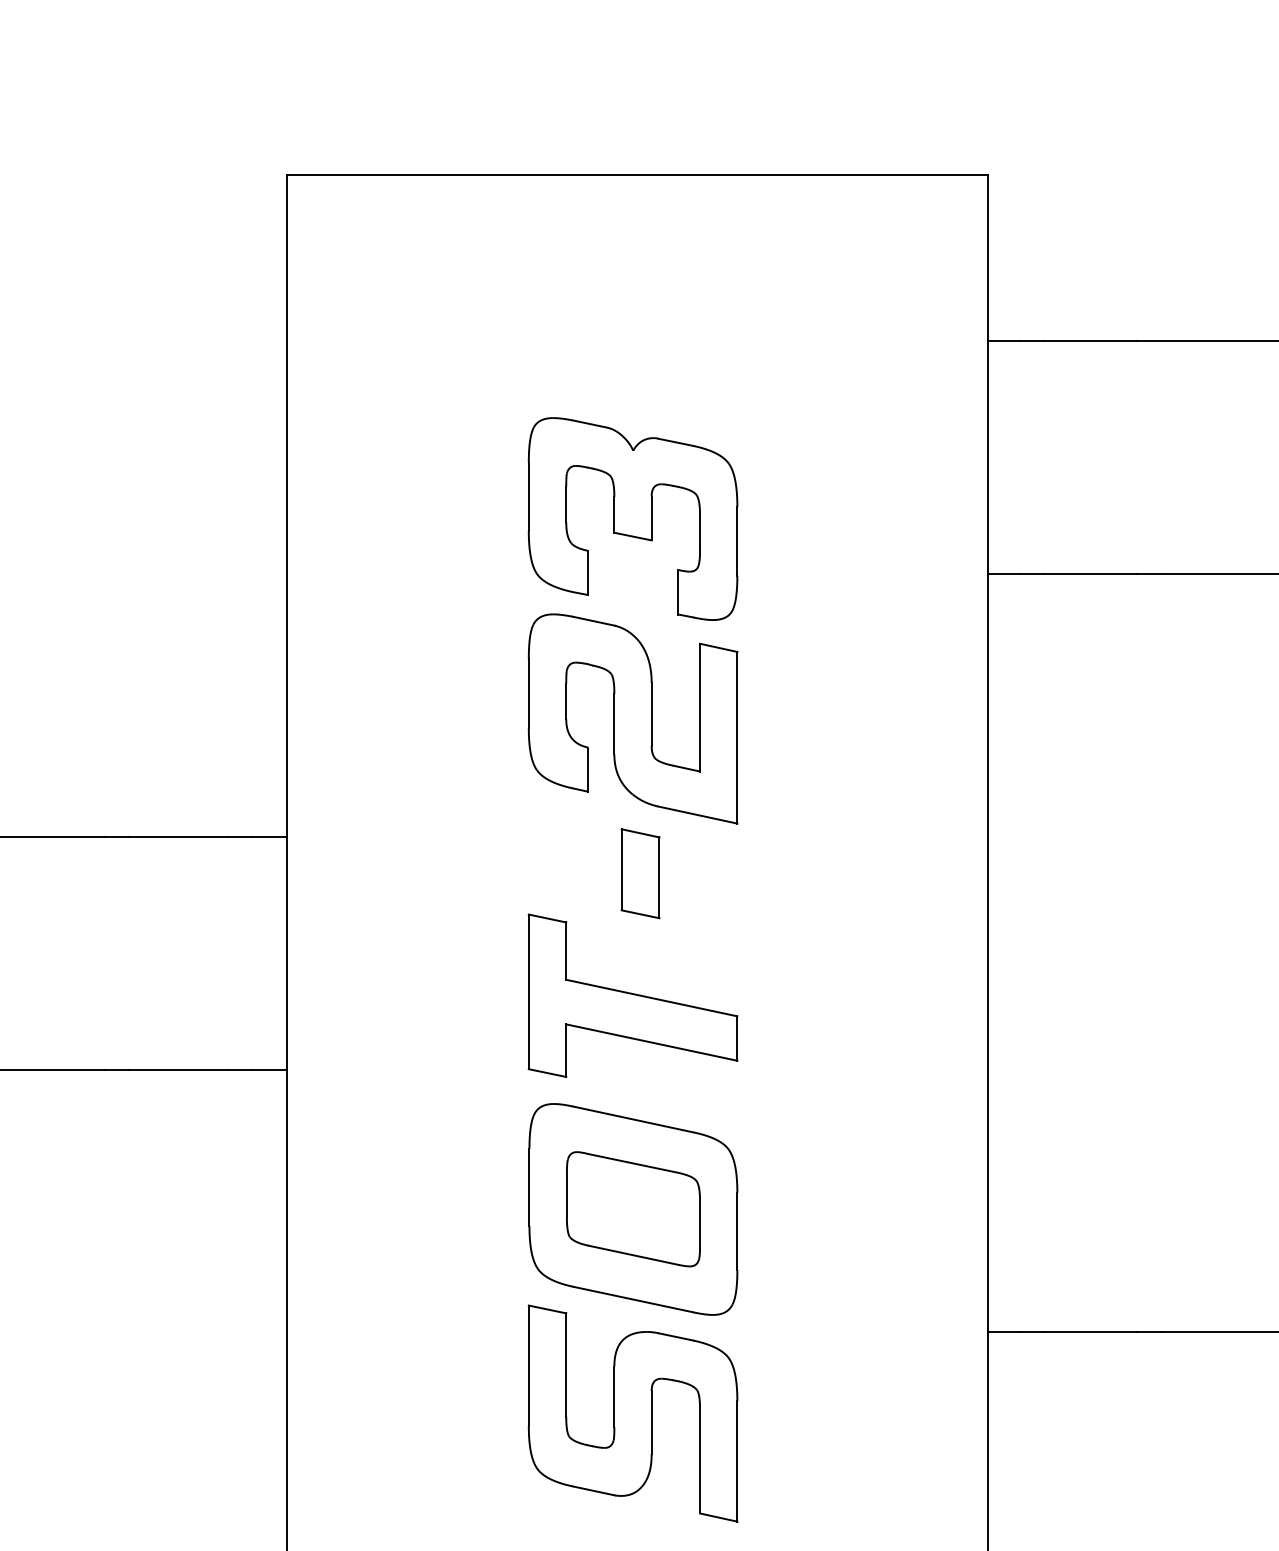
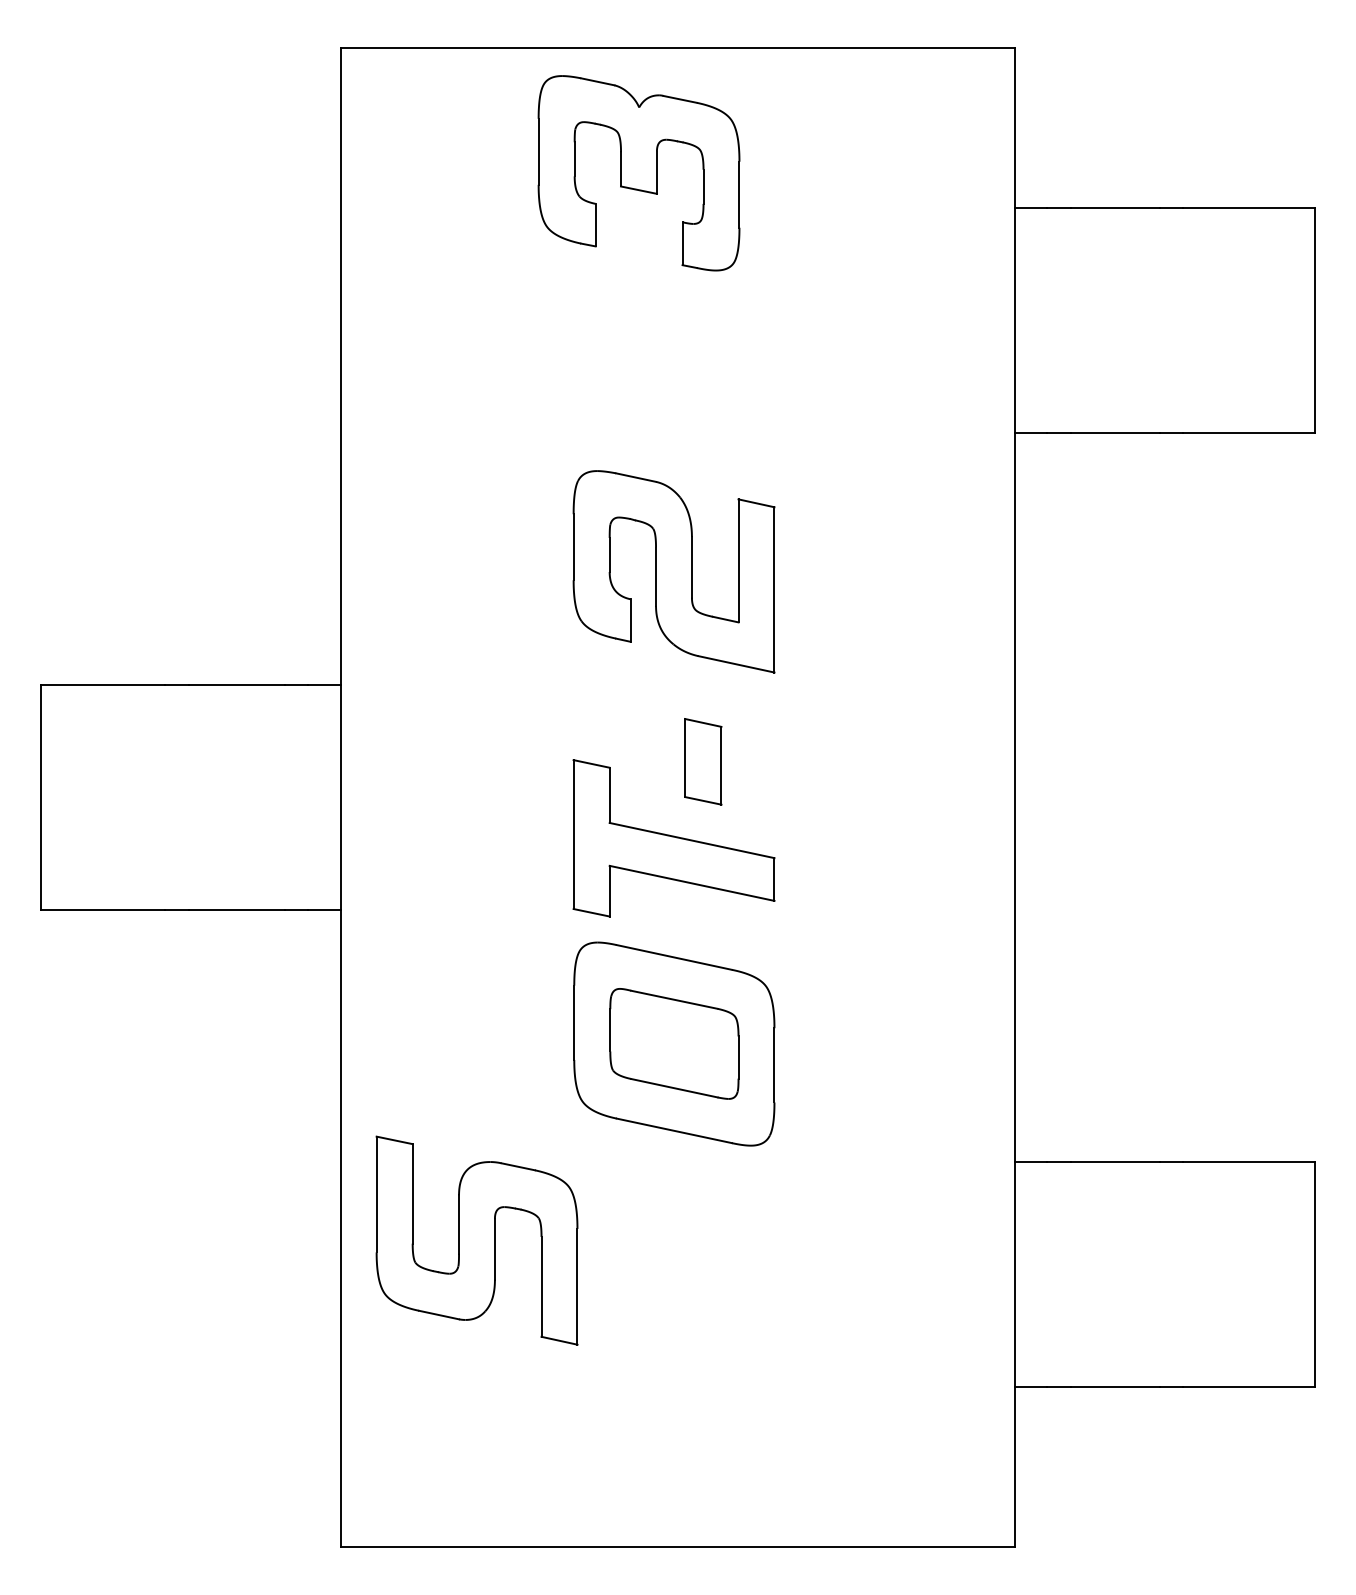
part: (632, 519) -> (638, 173), moved
part: (640, 873) -> (703, 761), moved
part: (632, 1413) -> (476, 1240), moved

